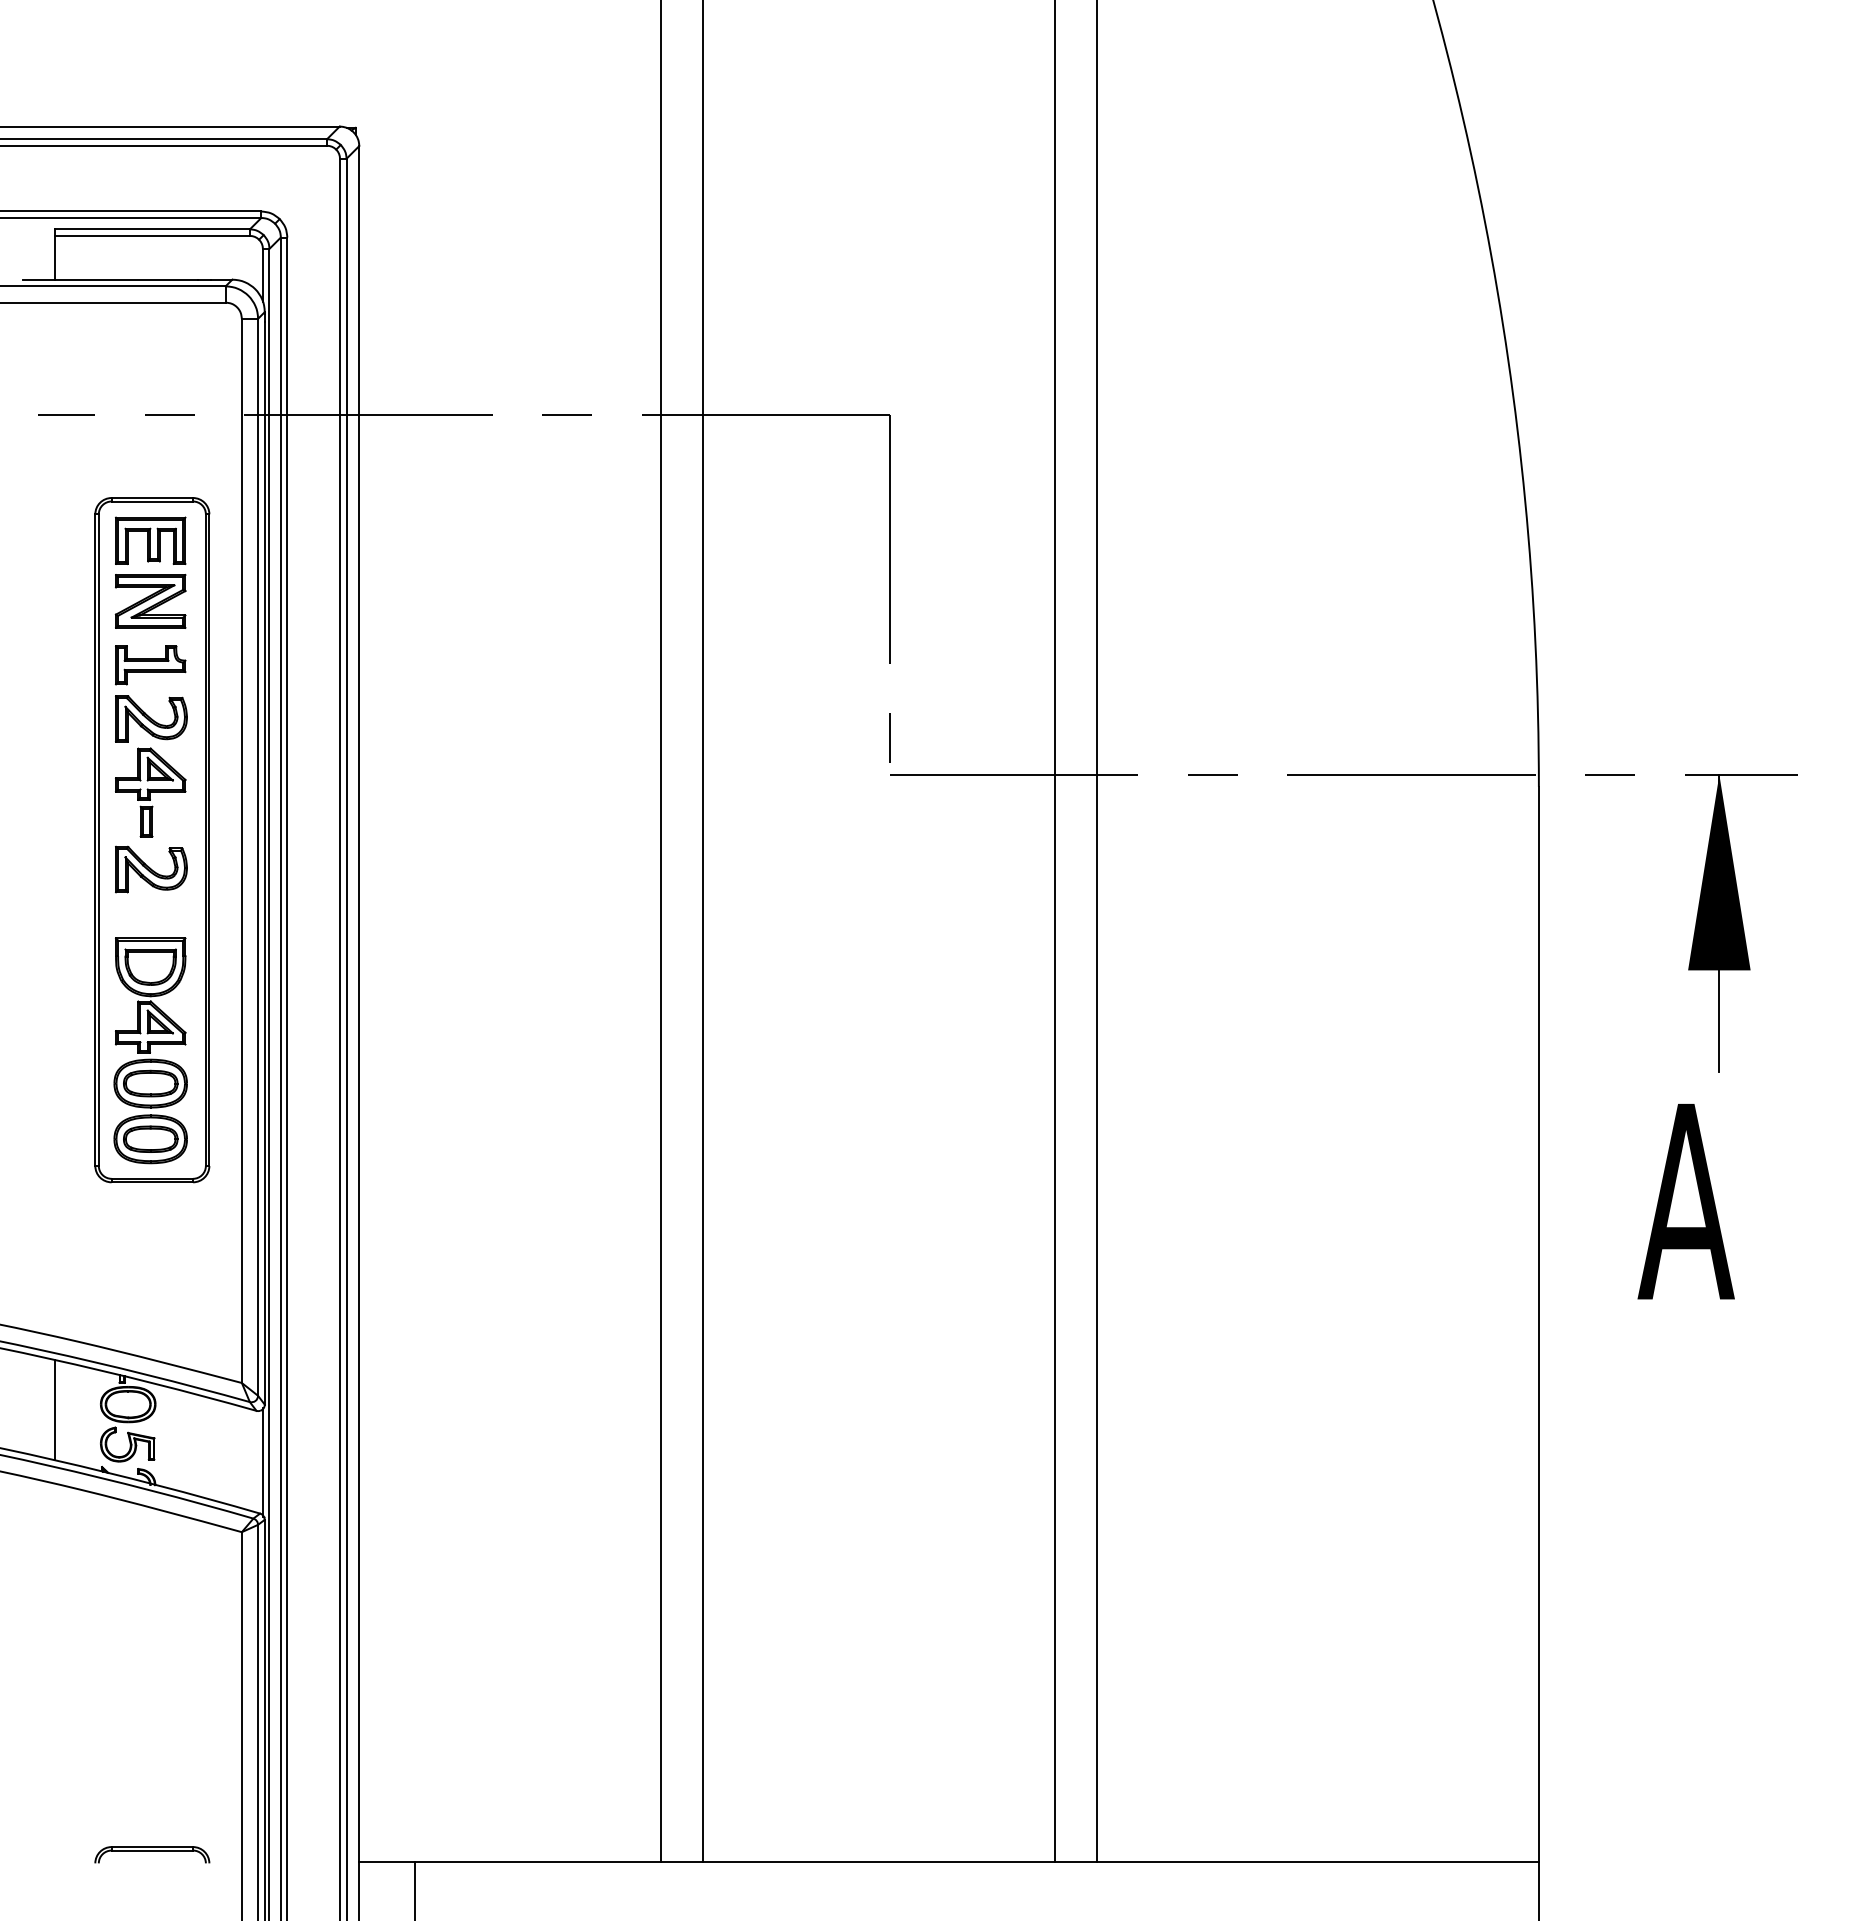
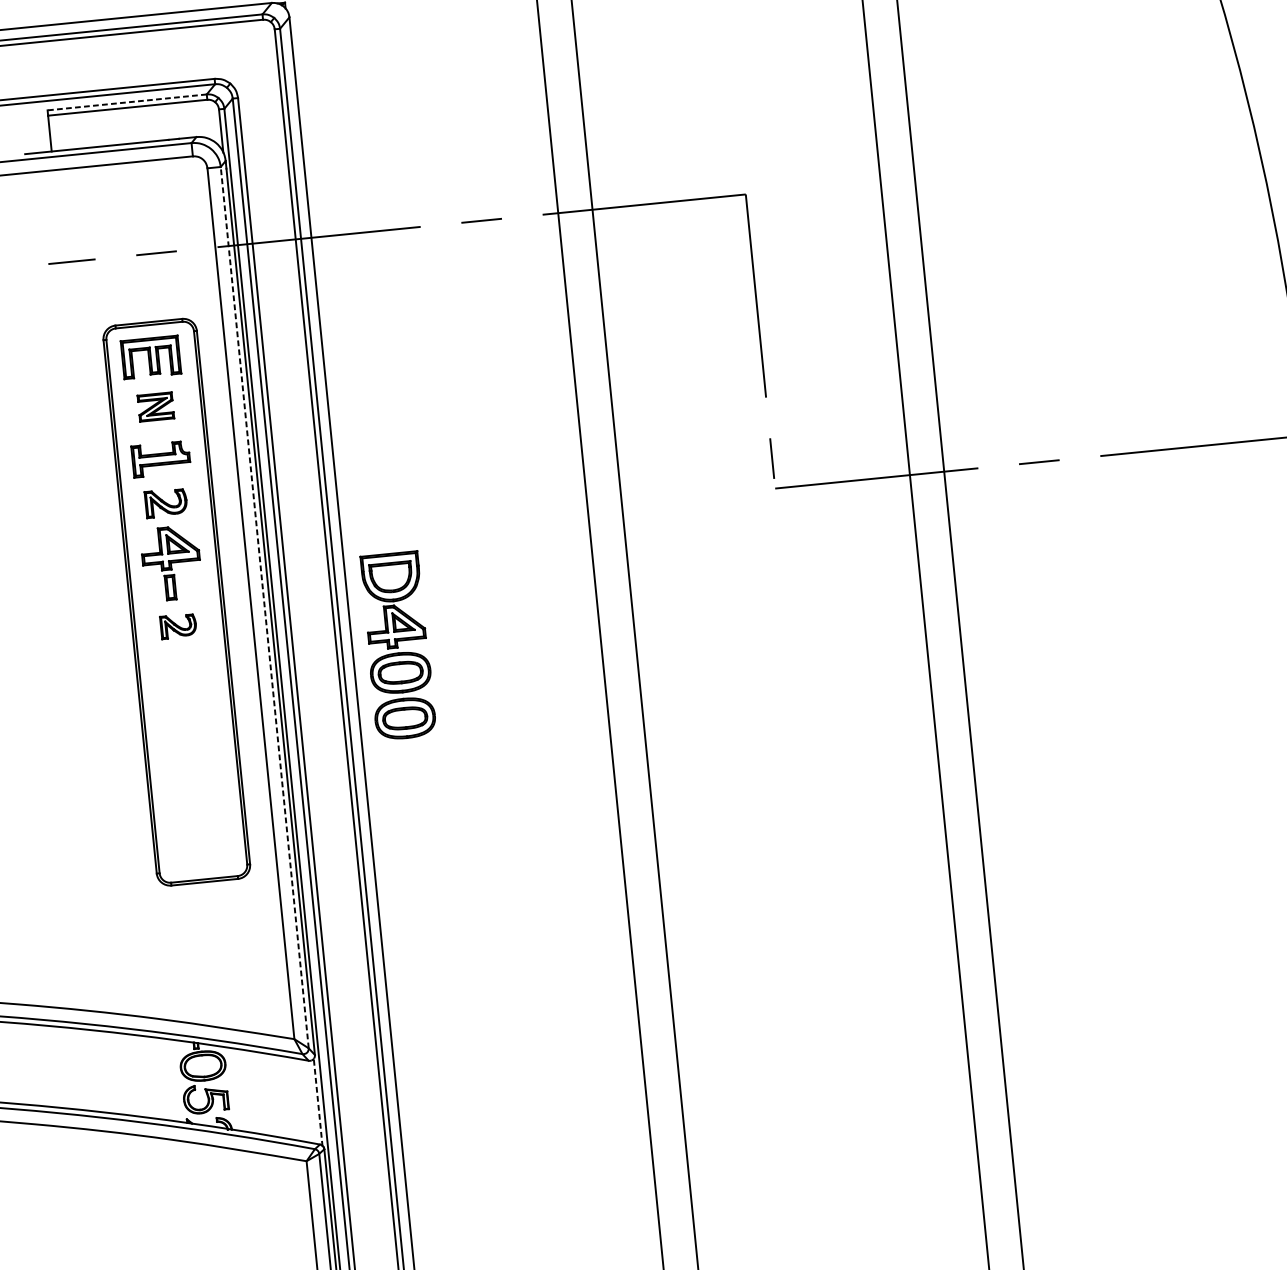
line: (152, 229) -> (127, 102), solid -> dashed
part: (150, 601) -> (155, 407), size x0.6
part: (151, 718) -> (166, 502), size x0.7
line: (258, 856) -> (265, 606), solid -> dashed
part: (151, 869) -> (178, 626), size x0.6
part: (150, 1050) -> (397, 645), moved
line: (55, 1410) -> (144, 1076), removed
line: (262, 1461) -> (317, 1101), solid -> dashed

